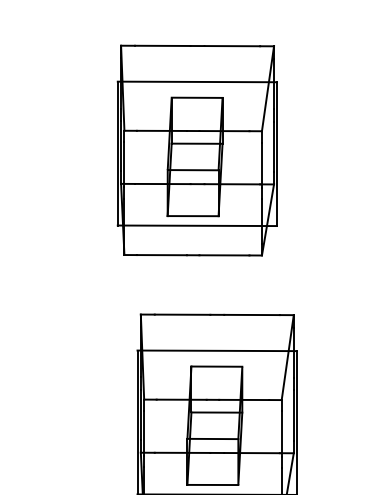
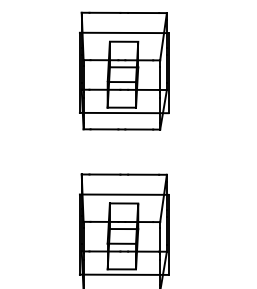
part: (197, 149) -> (124, 70), moved

